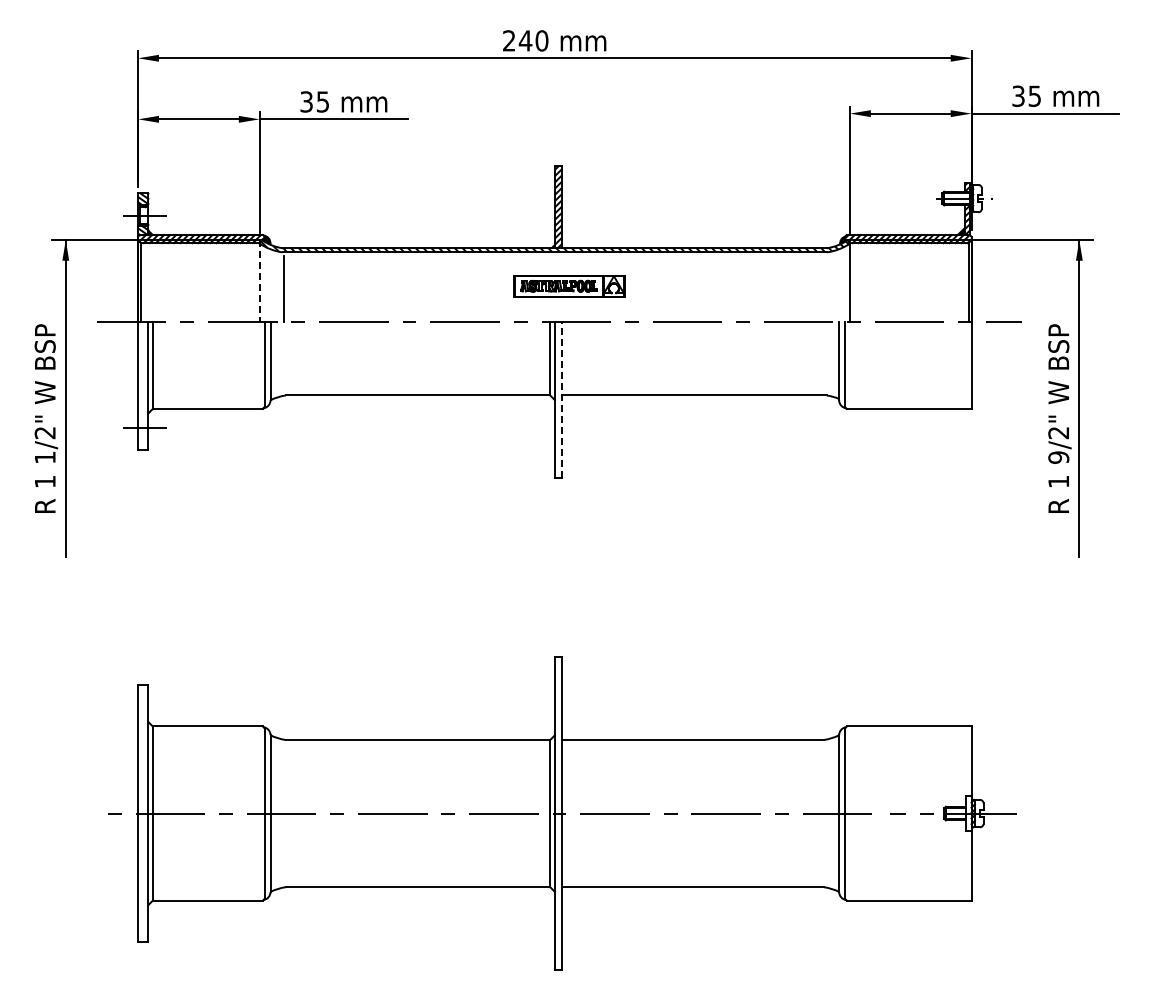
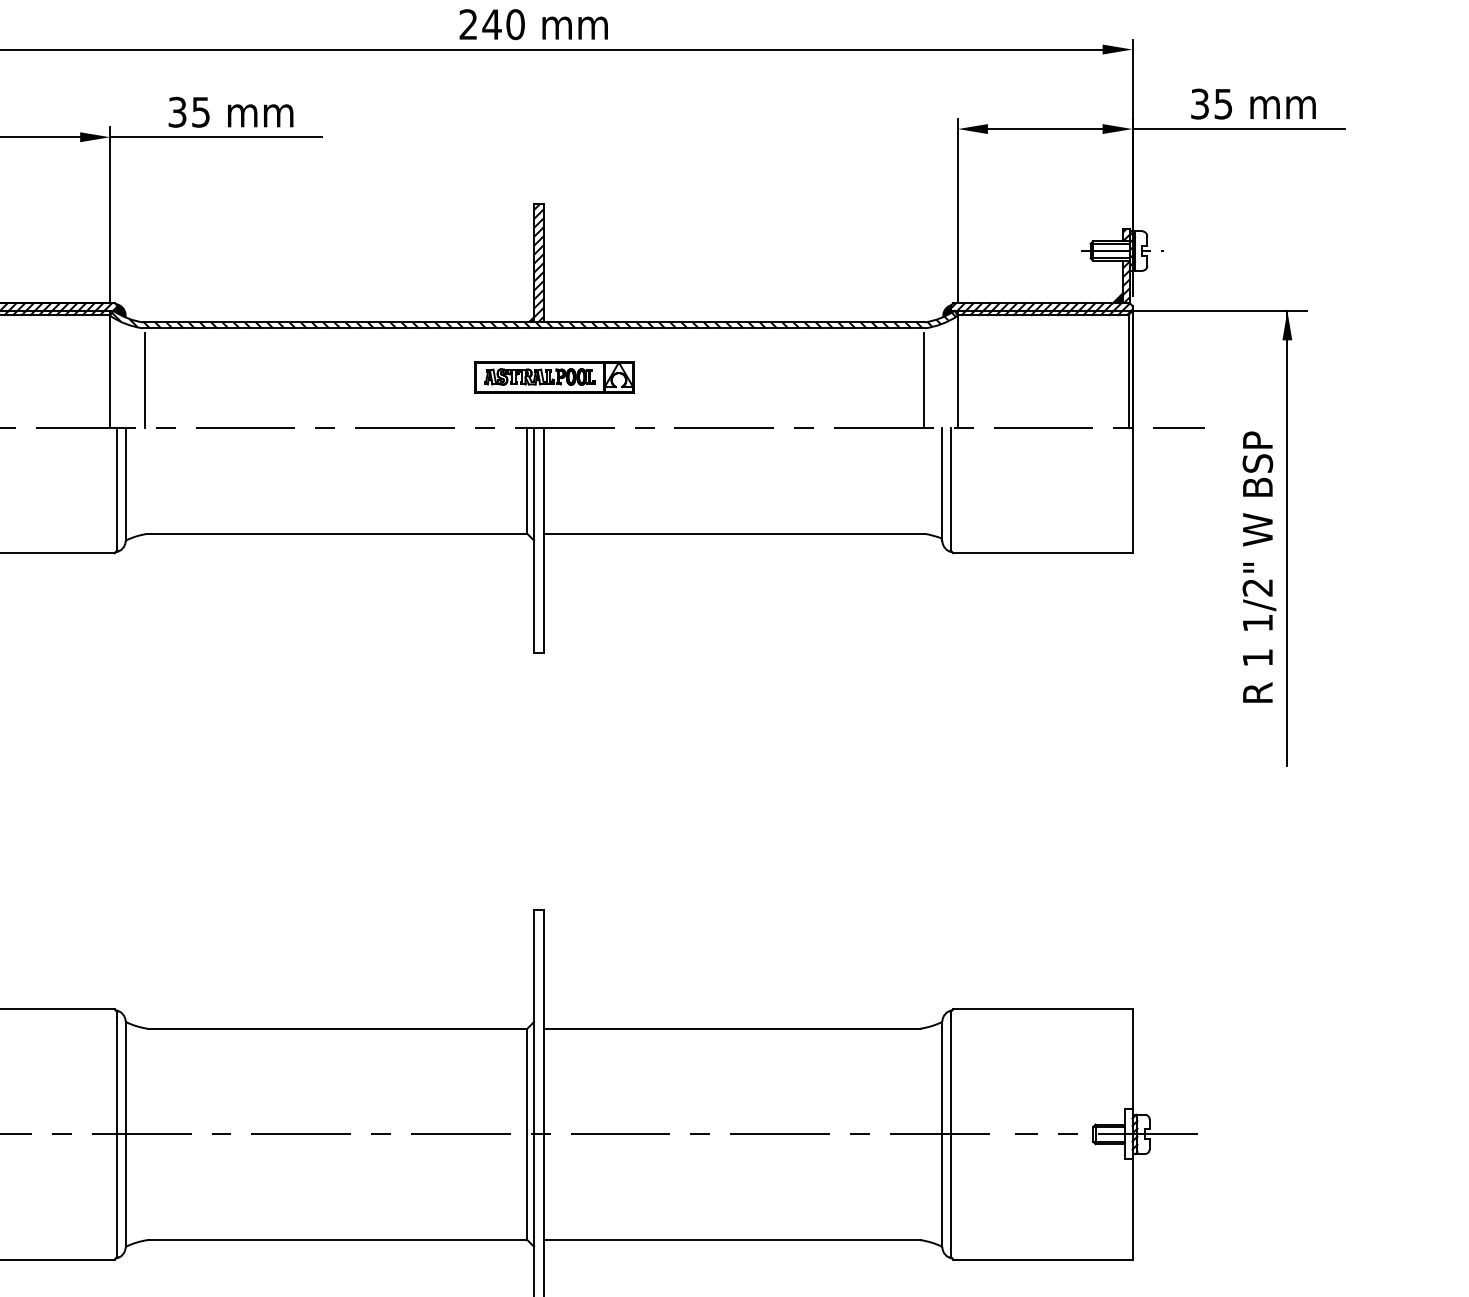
line: (259, 281) -> (109, 370), dashed -> solid
line: (826, 288) -> (924, 380), added
line: (561, 399) -> (543, 539), dashed -> solid
text: (1058, 457) -> (1257, 622), 9/2" -> 1/2"

